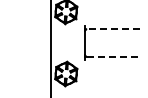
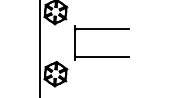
line: (113, 29) -> (102, 29), dashed -> solid
line: (114, 57) -> (103, 57), dashed -> solid

